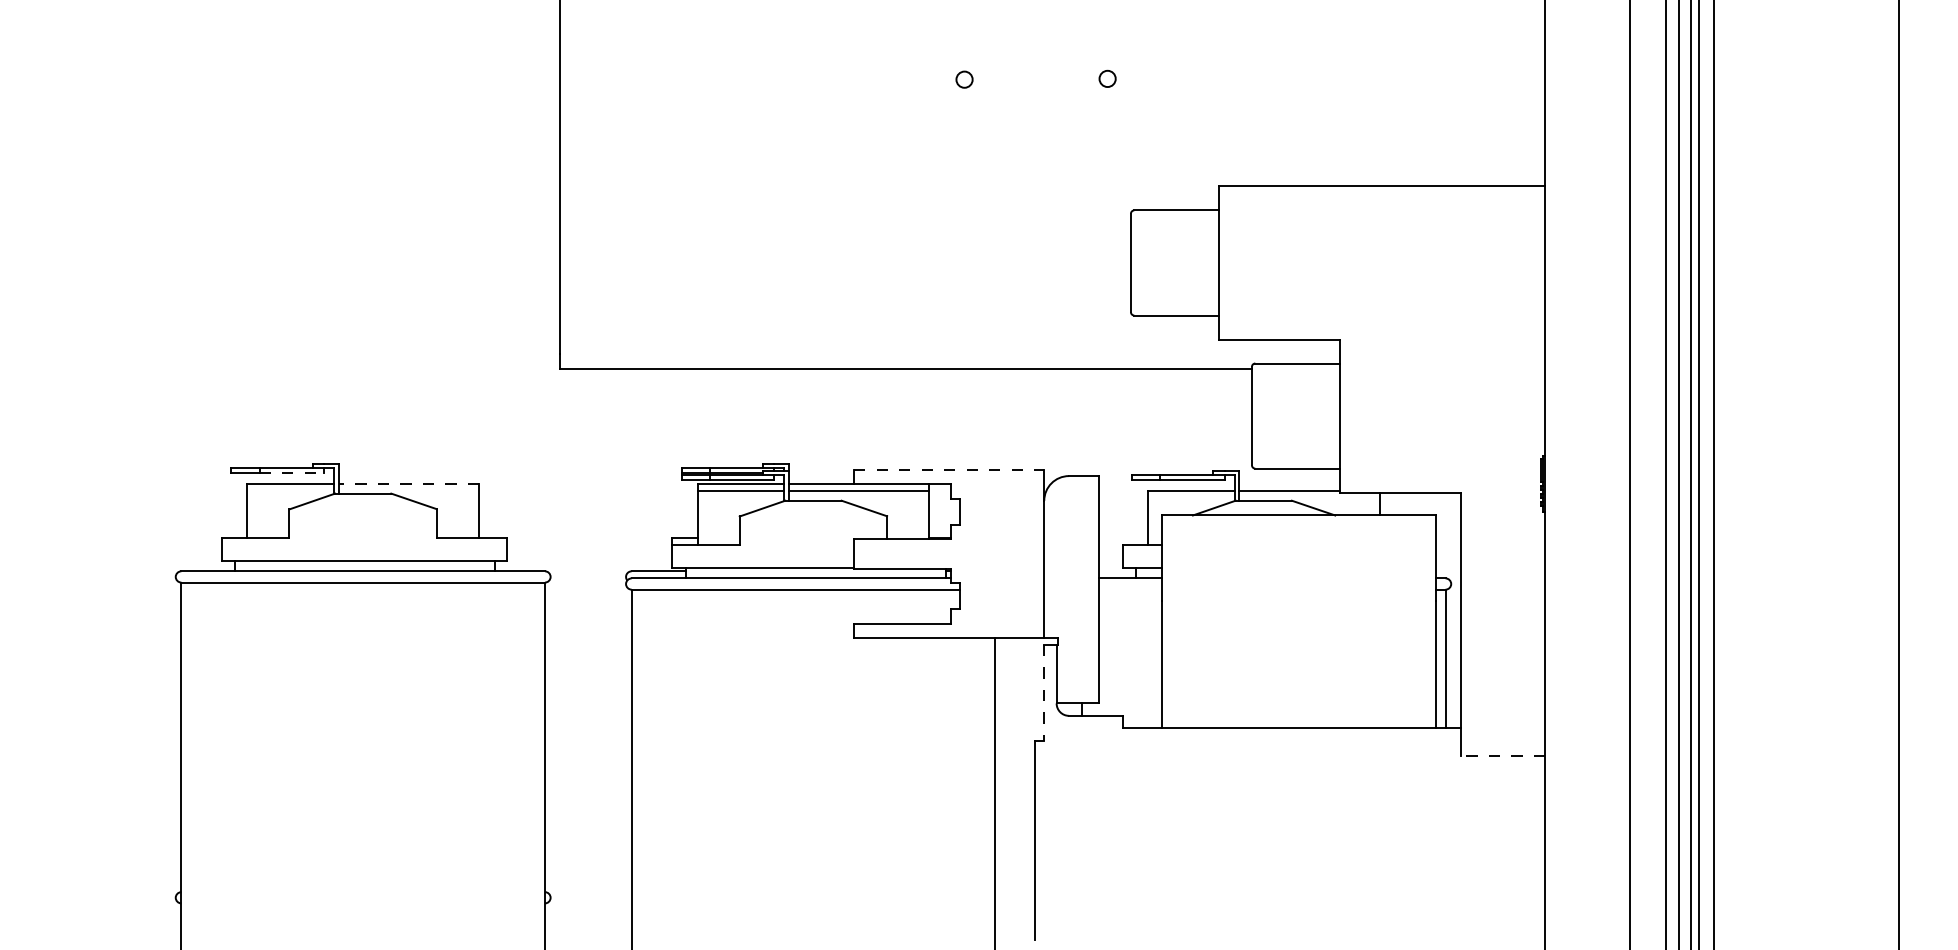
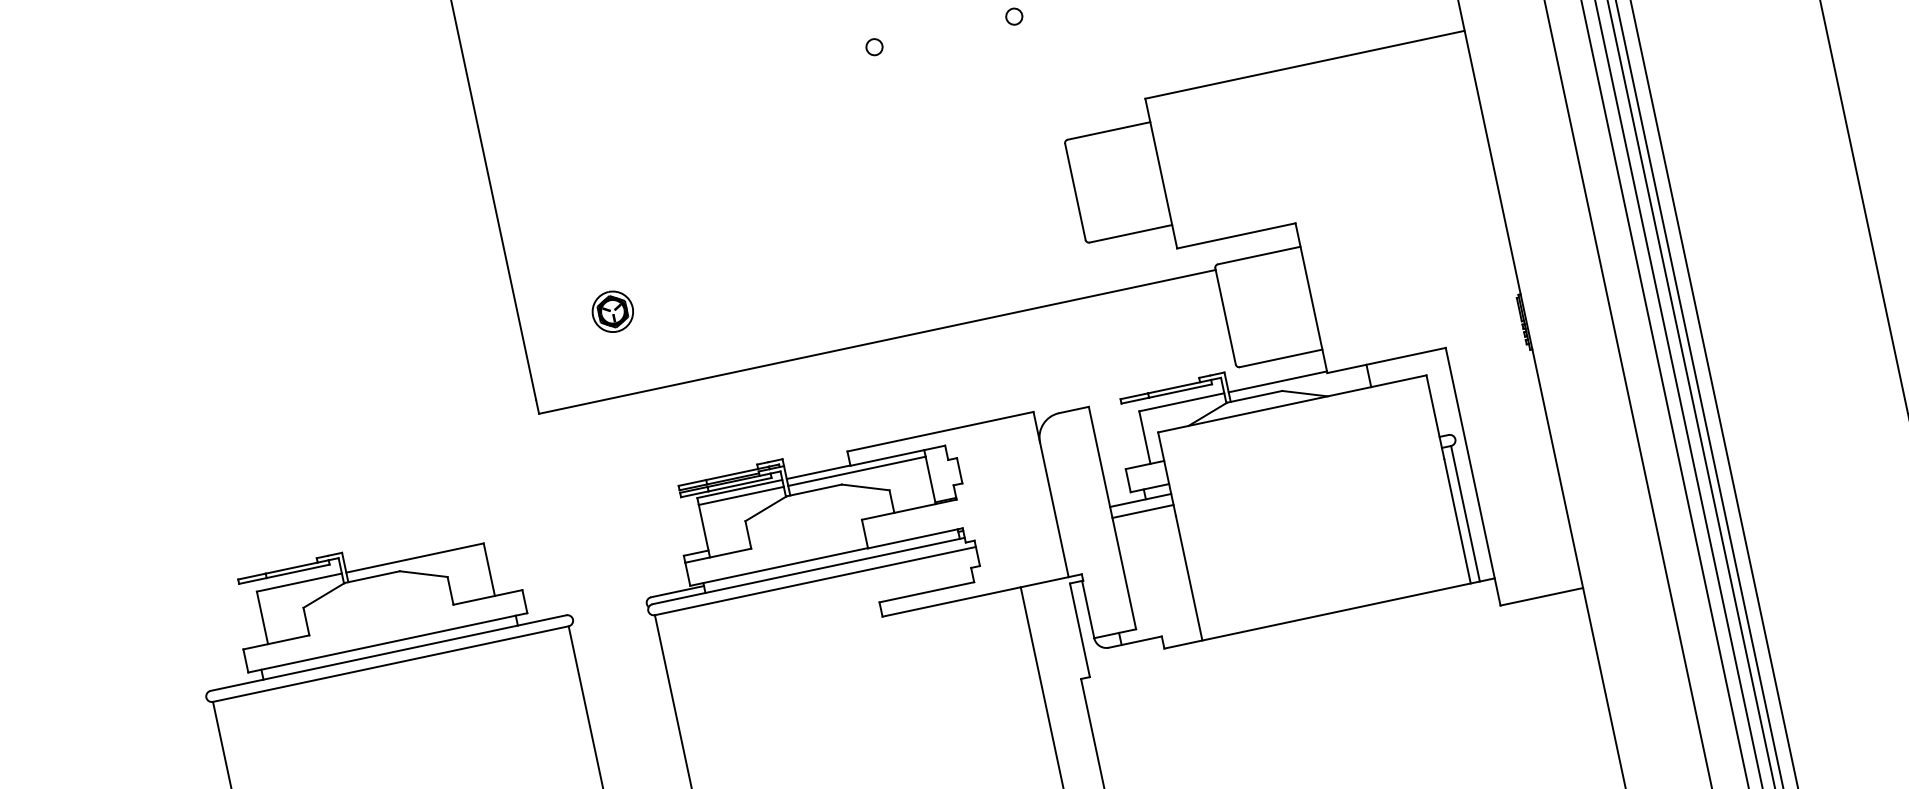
part: (653, 284) -> (612, 312), added
line: (949, 469) -> (940, 431), dashed -> solid
line: (292, 472) -> (298, 571), dashed -> solid
line: (408, 483) -> (414, 557), dashed -> solid
line: (1130, 589) -> (1142, 511), added
line: (1044, 692) -> (1080, 629), dashed -> solid
line: (1502, 756) -> (1541, 597), dashed -> solid

